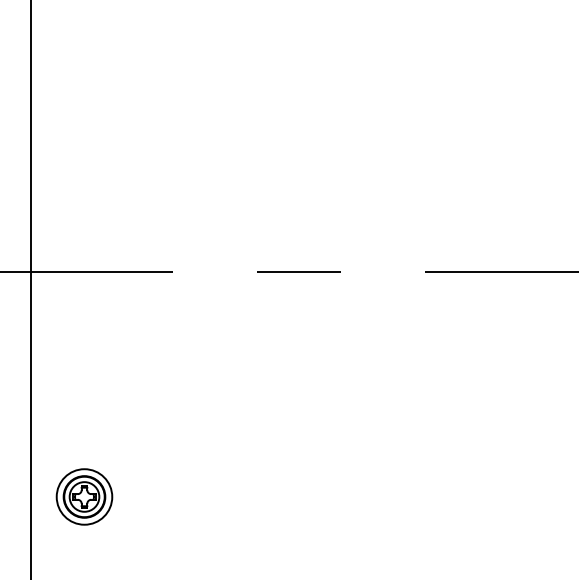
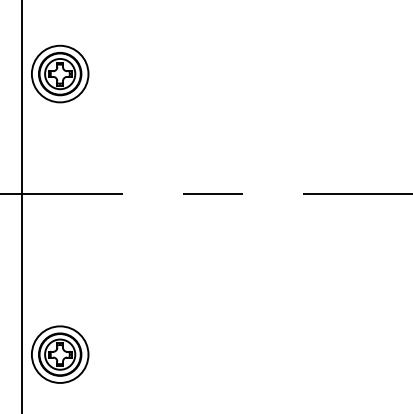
part: (84, 102) -> (60, 73), added
part: (84, 496) -> (60, 354), size x1.43

